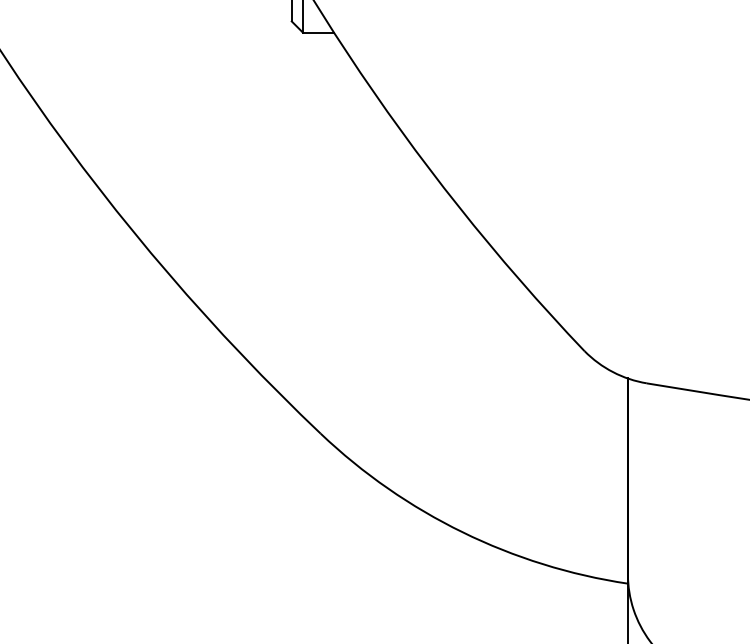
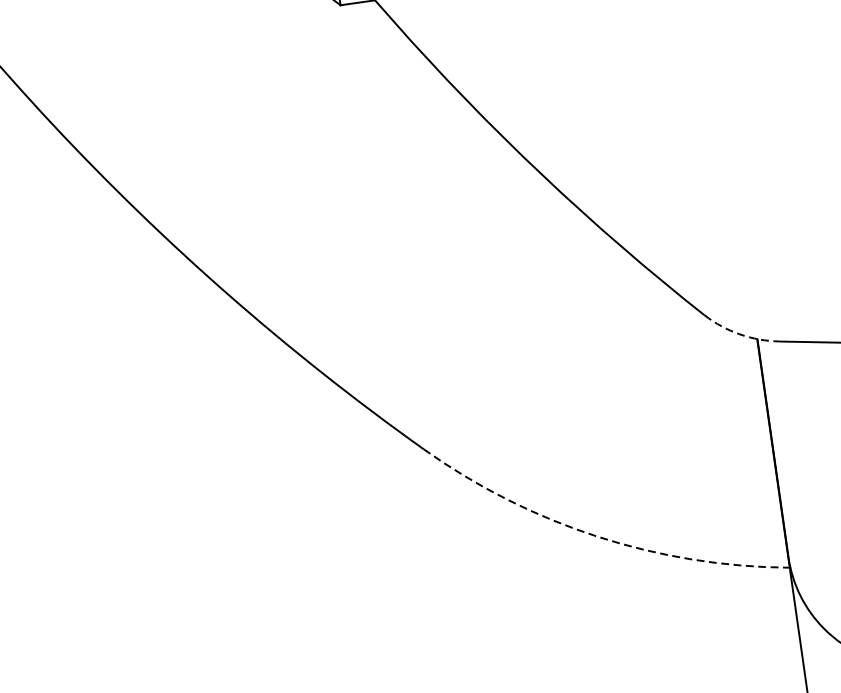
arc: (613, 372) -> (740, 334), solid -> dashed
arc: (462, 532) -> (597, 536), solid -> dashed

